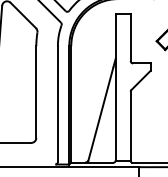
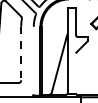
line: (36, 91) -> (21, 53), solid -> dashed
line: (57, 103) -> (33, 60), removed
line: (131, 126) -> (76, 73), removed

